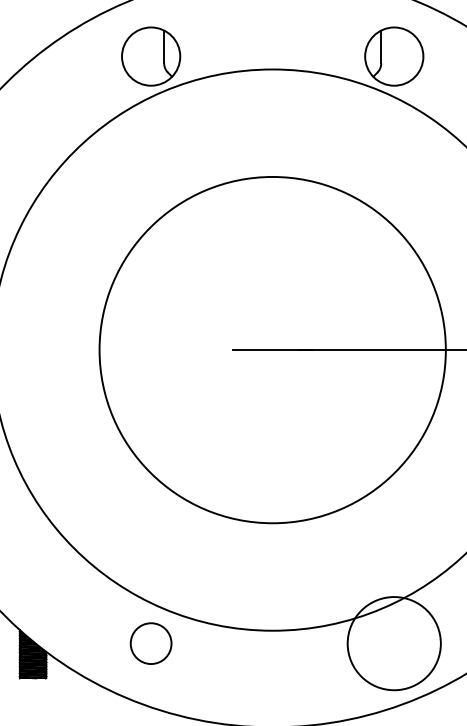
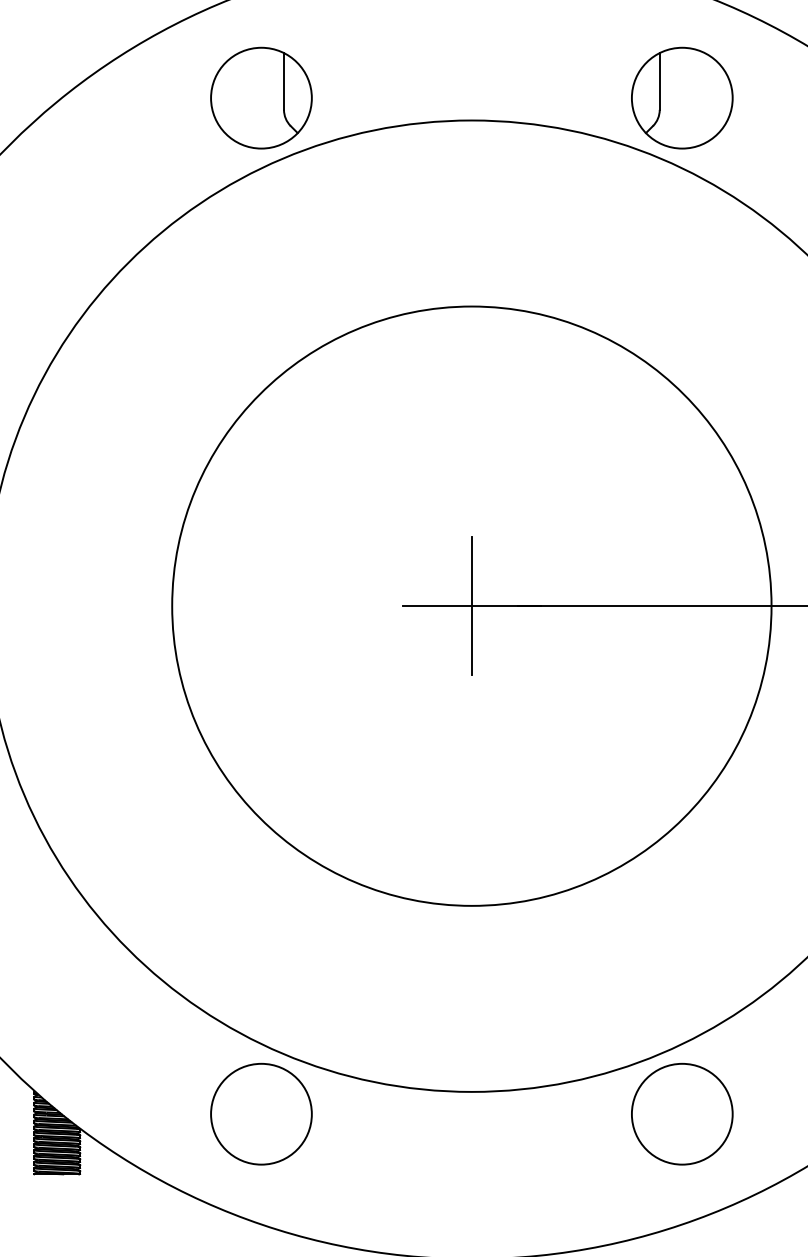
line: (272, 349) -> (471, 605), added
circle: (151, 643) -> (262, 1113), size x1.43
circle: (394, 643) -> (682, 1113), size x0.62

